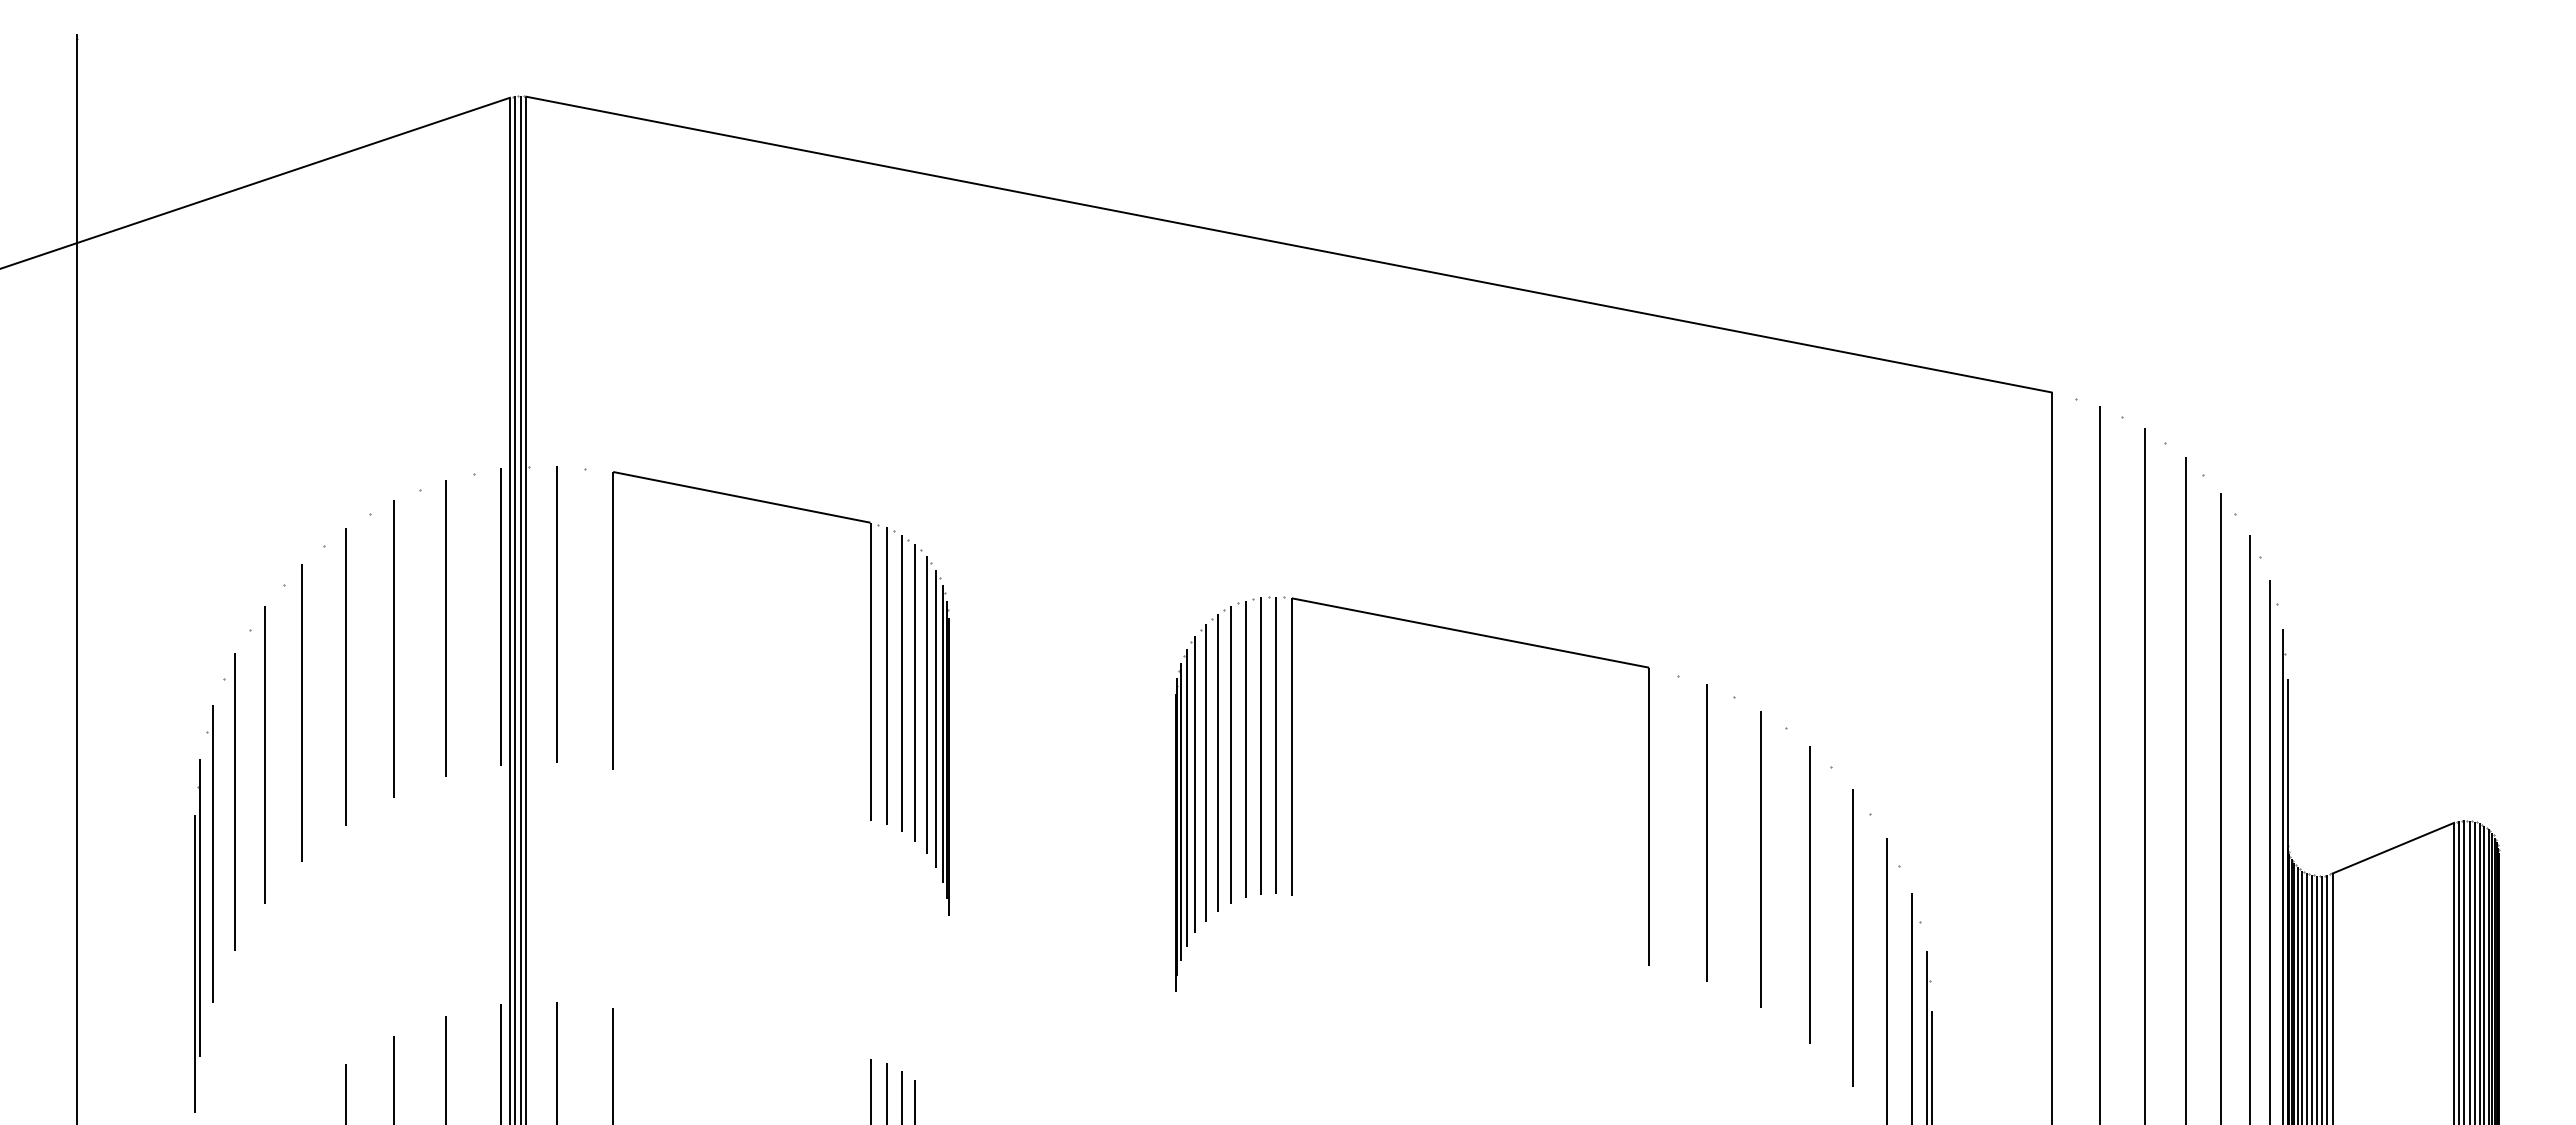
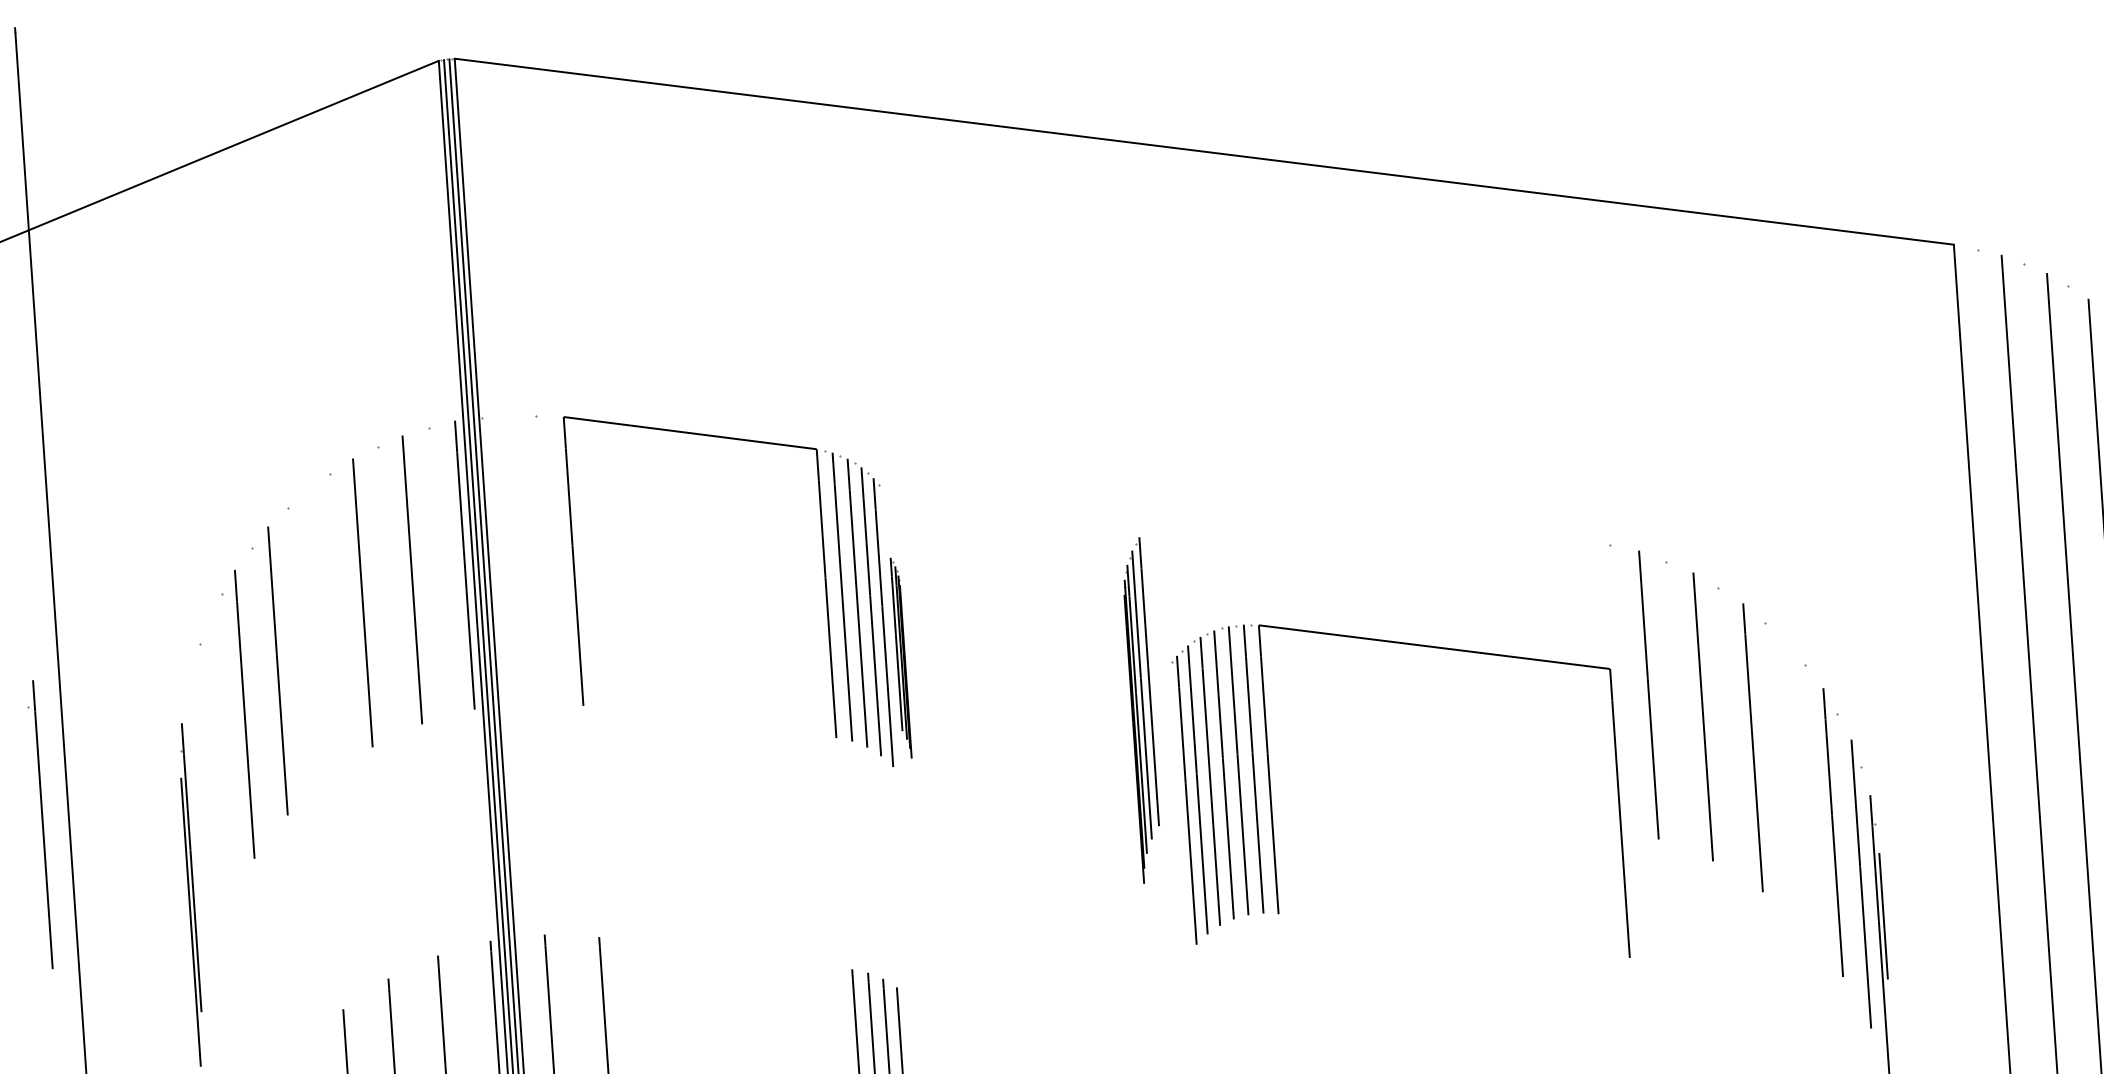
line: (556, 614) -> (518, 559), removed
line: (345, 676) -> (317, 633), removed
part: (942, 742) -> (901, 657), size x0.6
part: (1292, 780) -> (1271, 802), moved
line: (234, 801) -> (218, 761), removed
part: (209, 853) -> (39, 824), moved
line: (1852, 937) -> (1796, 786), removed

